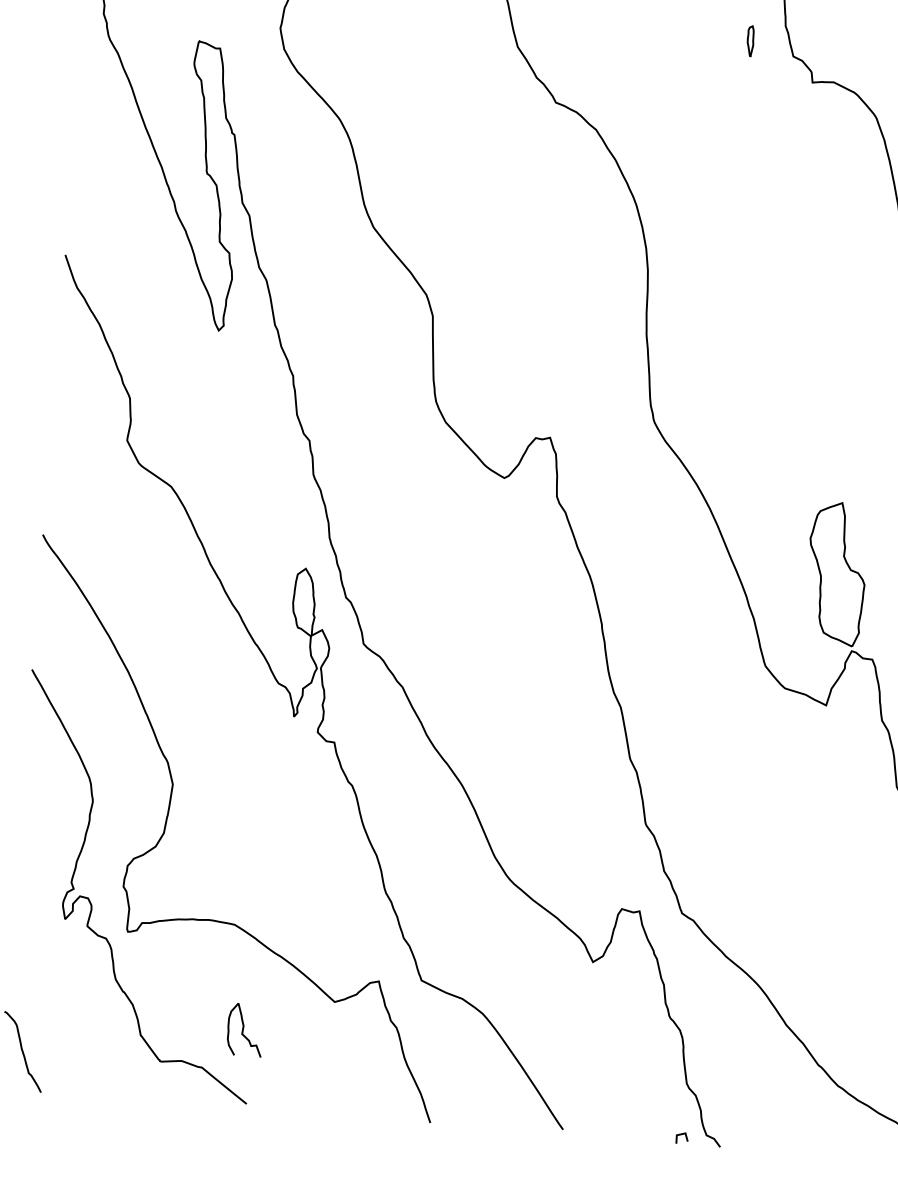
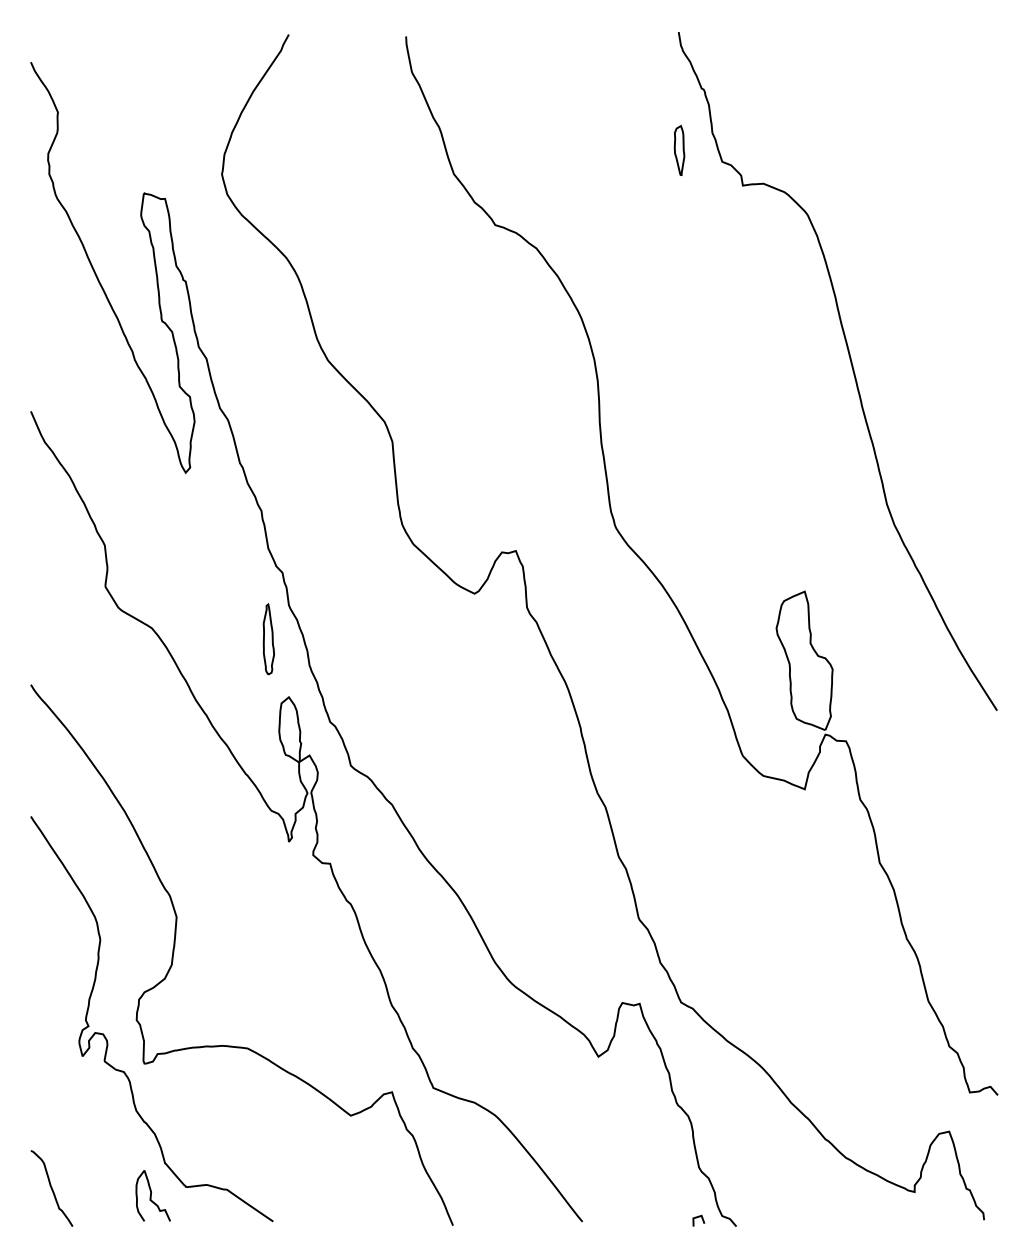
part: (750, 40) -> (679, 149), size x1.67
part: (289, 507) -> (268, 639), added
curve: (243, 1029) -> (151, 1195), moved

